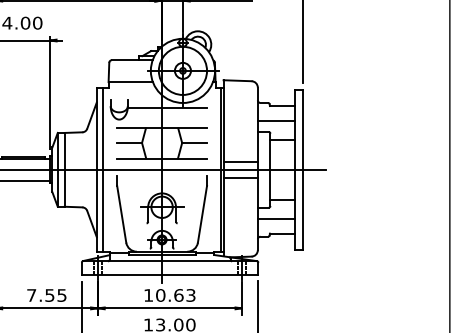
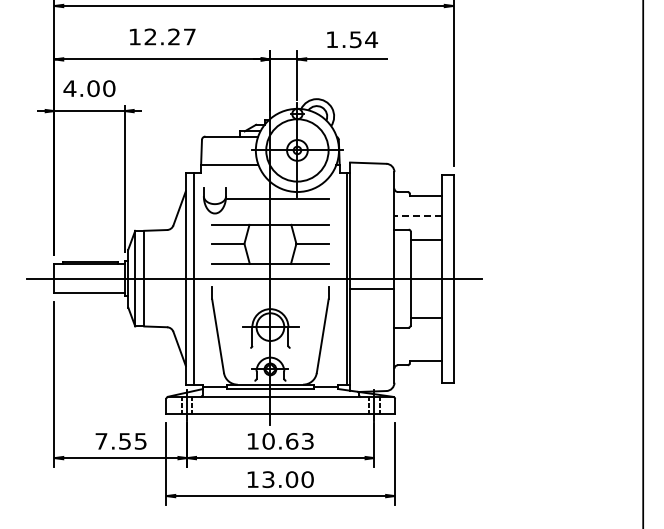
line: (276, 121) -> (418, 215), solid -> dashed
line: (240, 162) -> (372, 268), removed
line: (276, 218) -> (418, 341), removed

